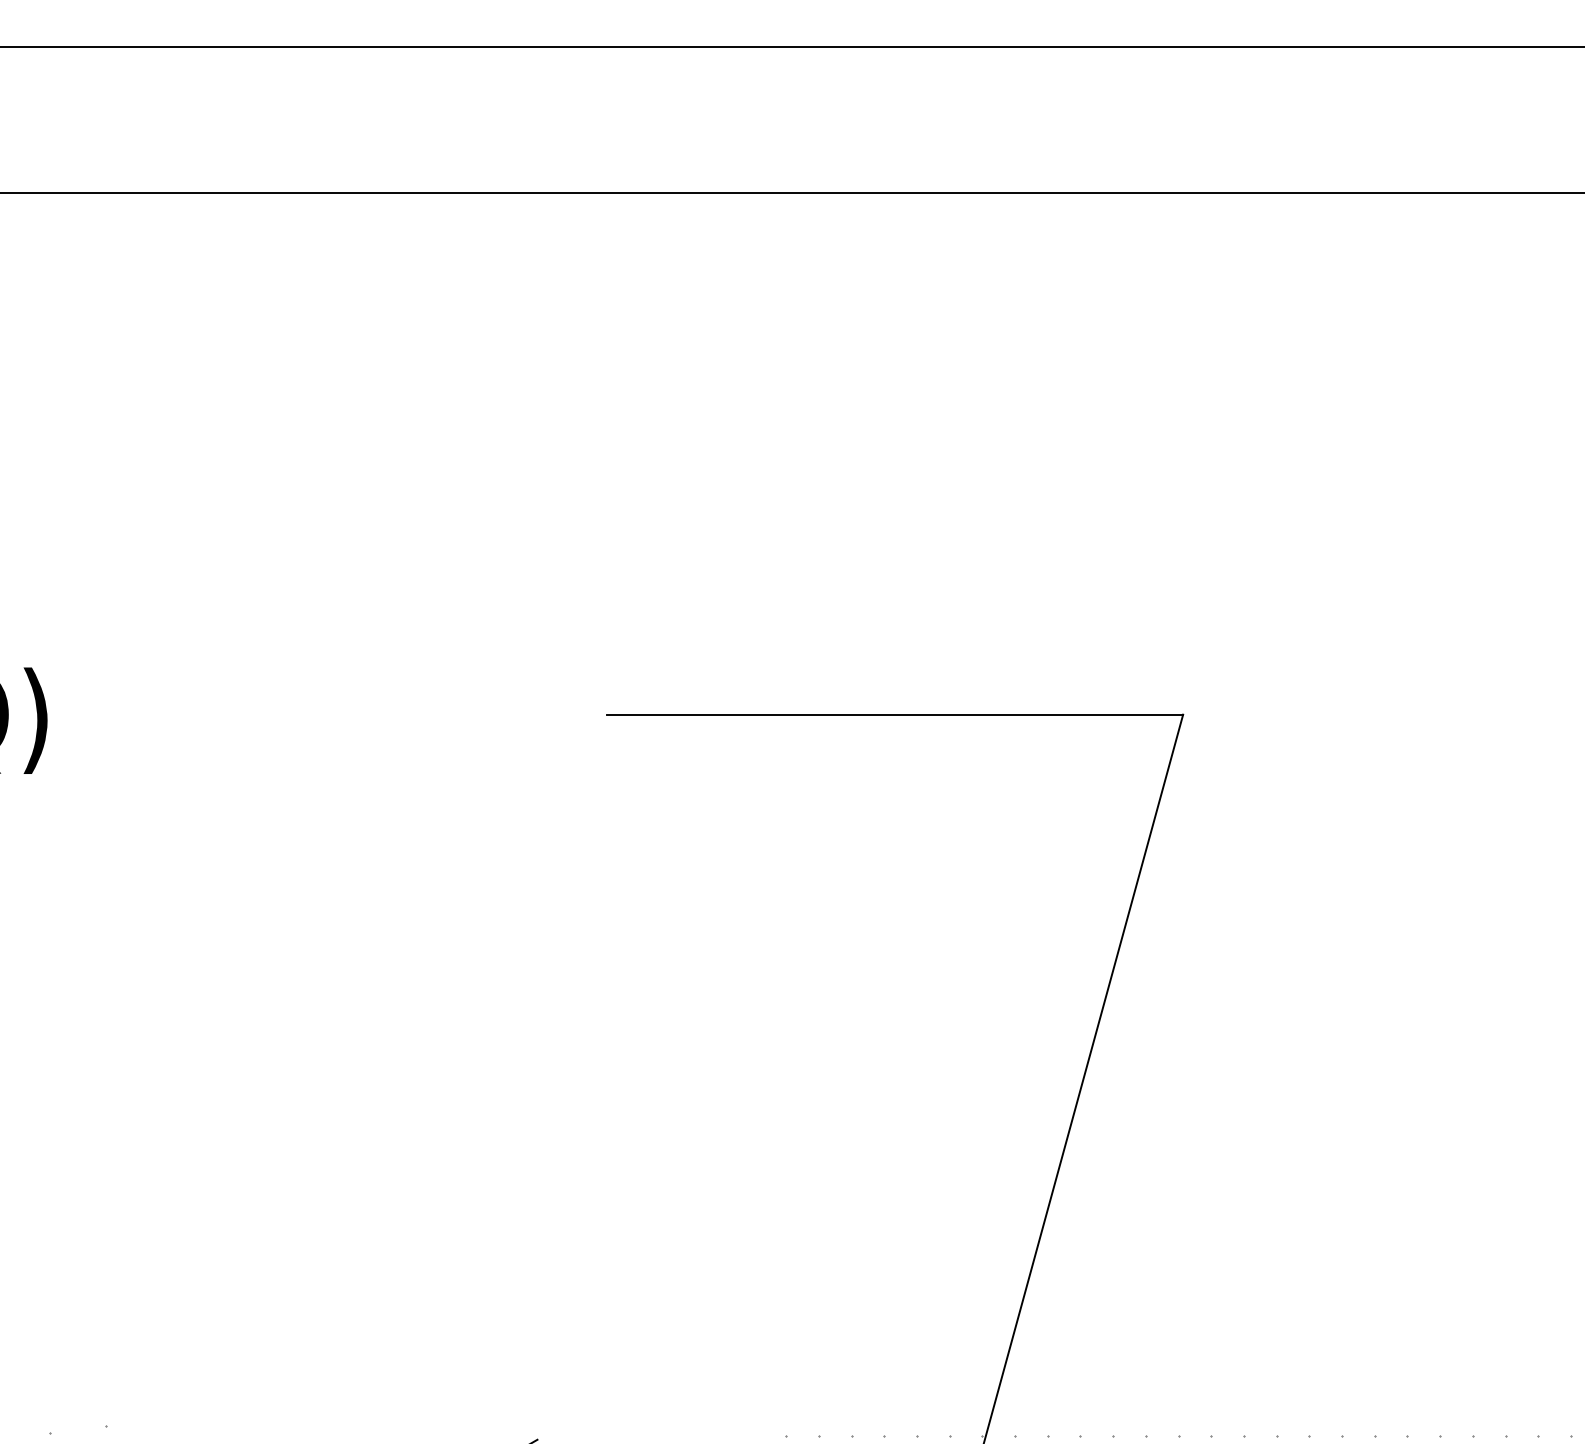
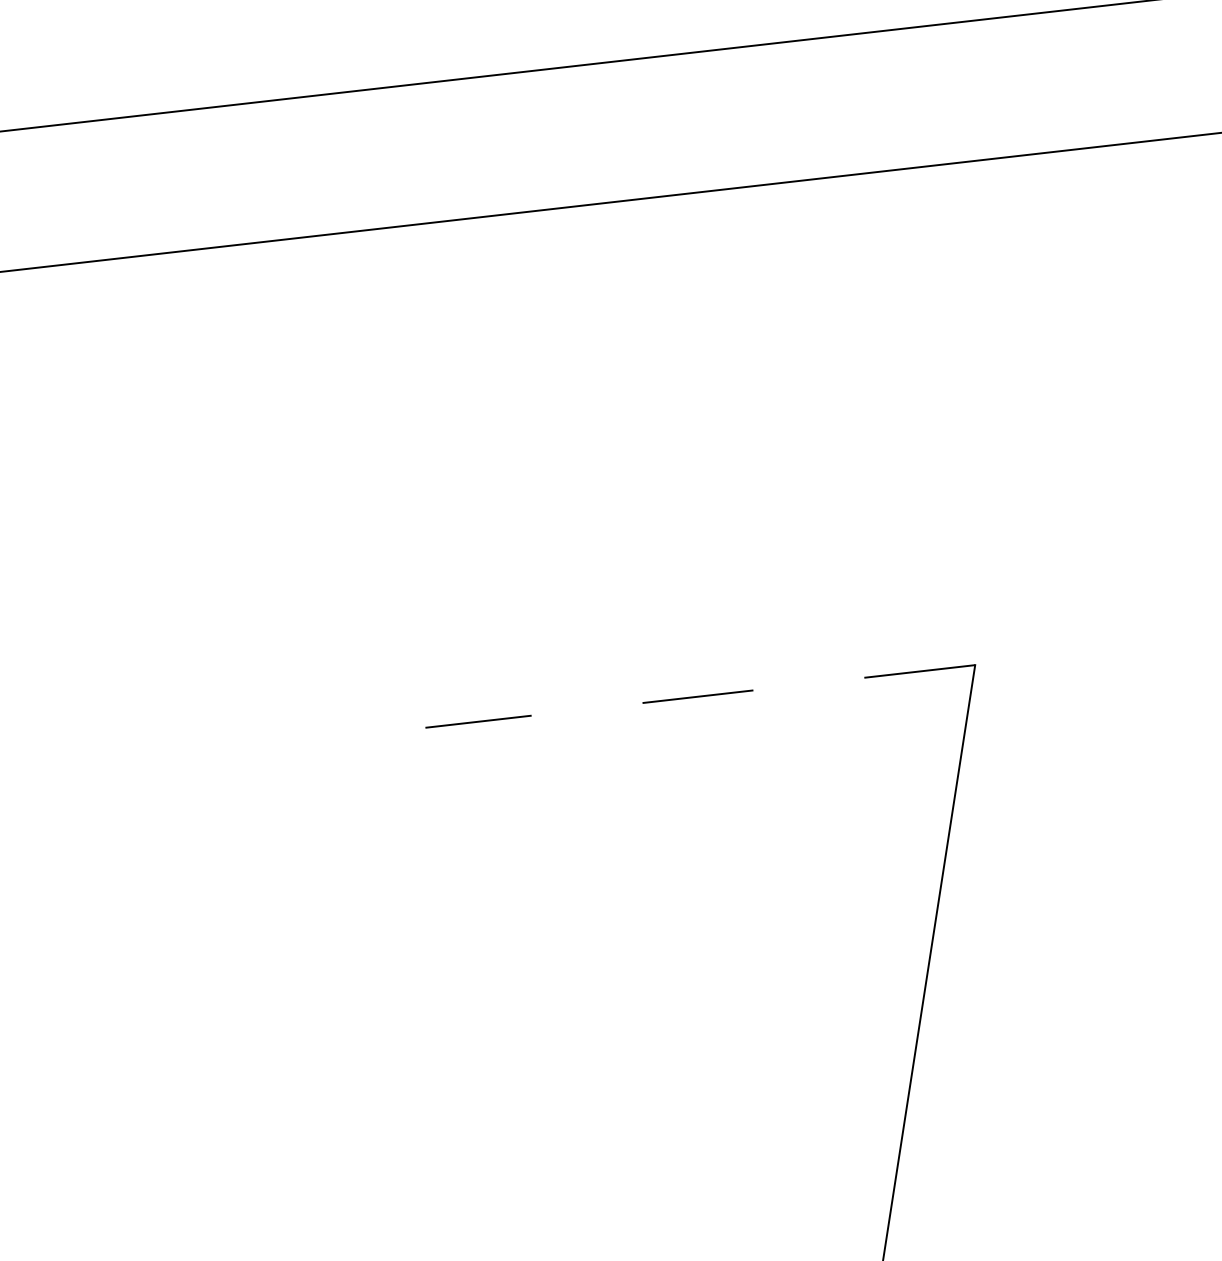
line: (894, 714) -> (699, 696), solid -> dashed

